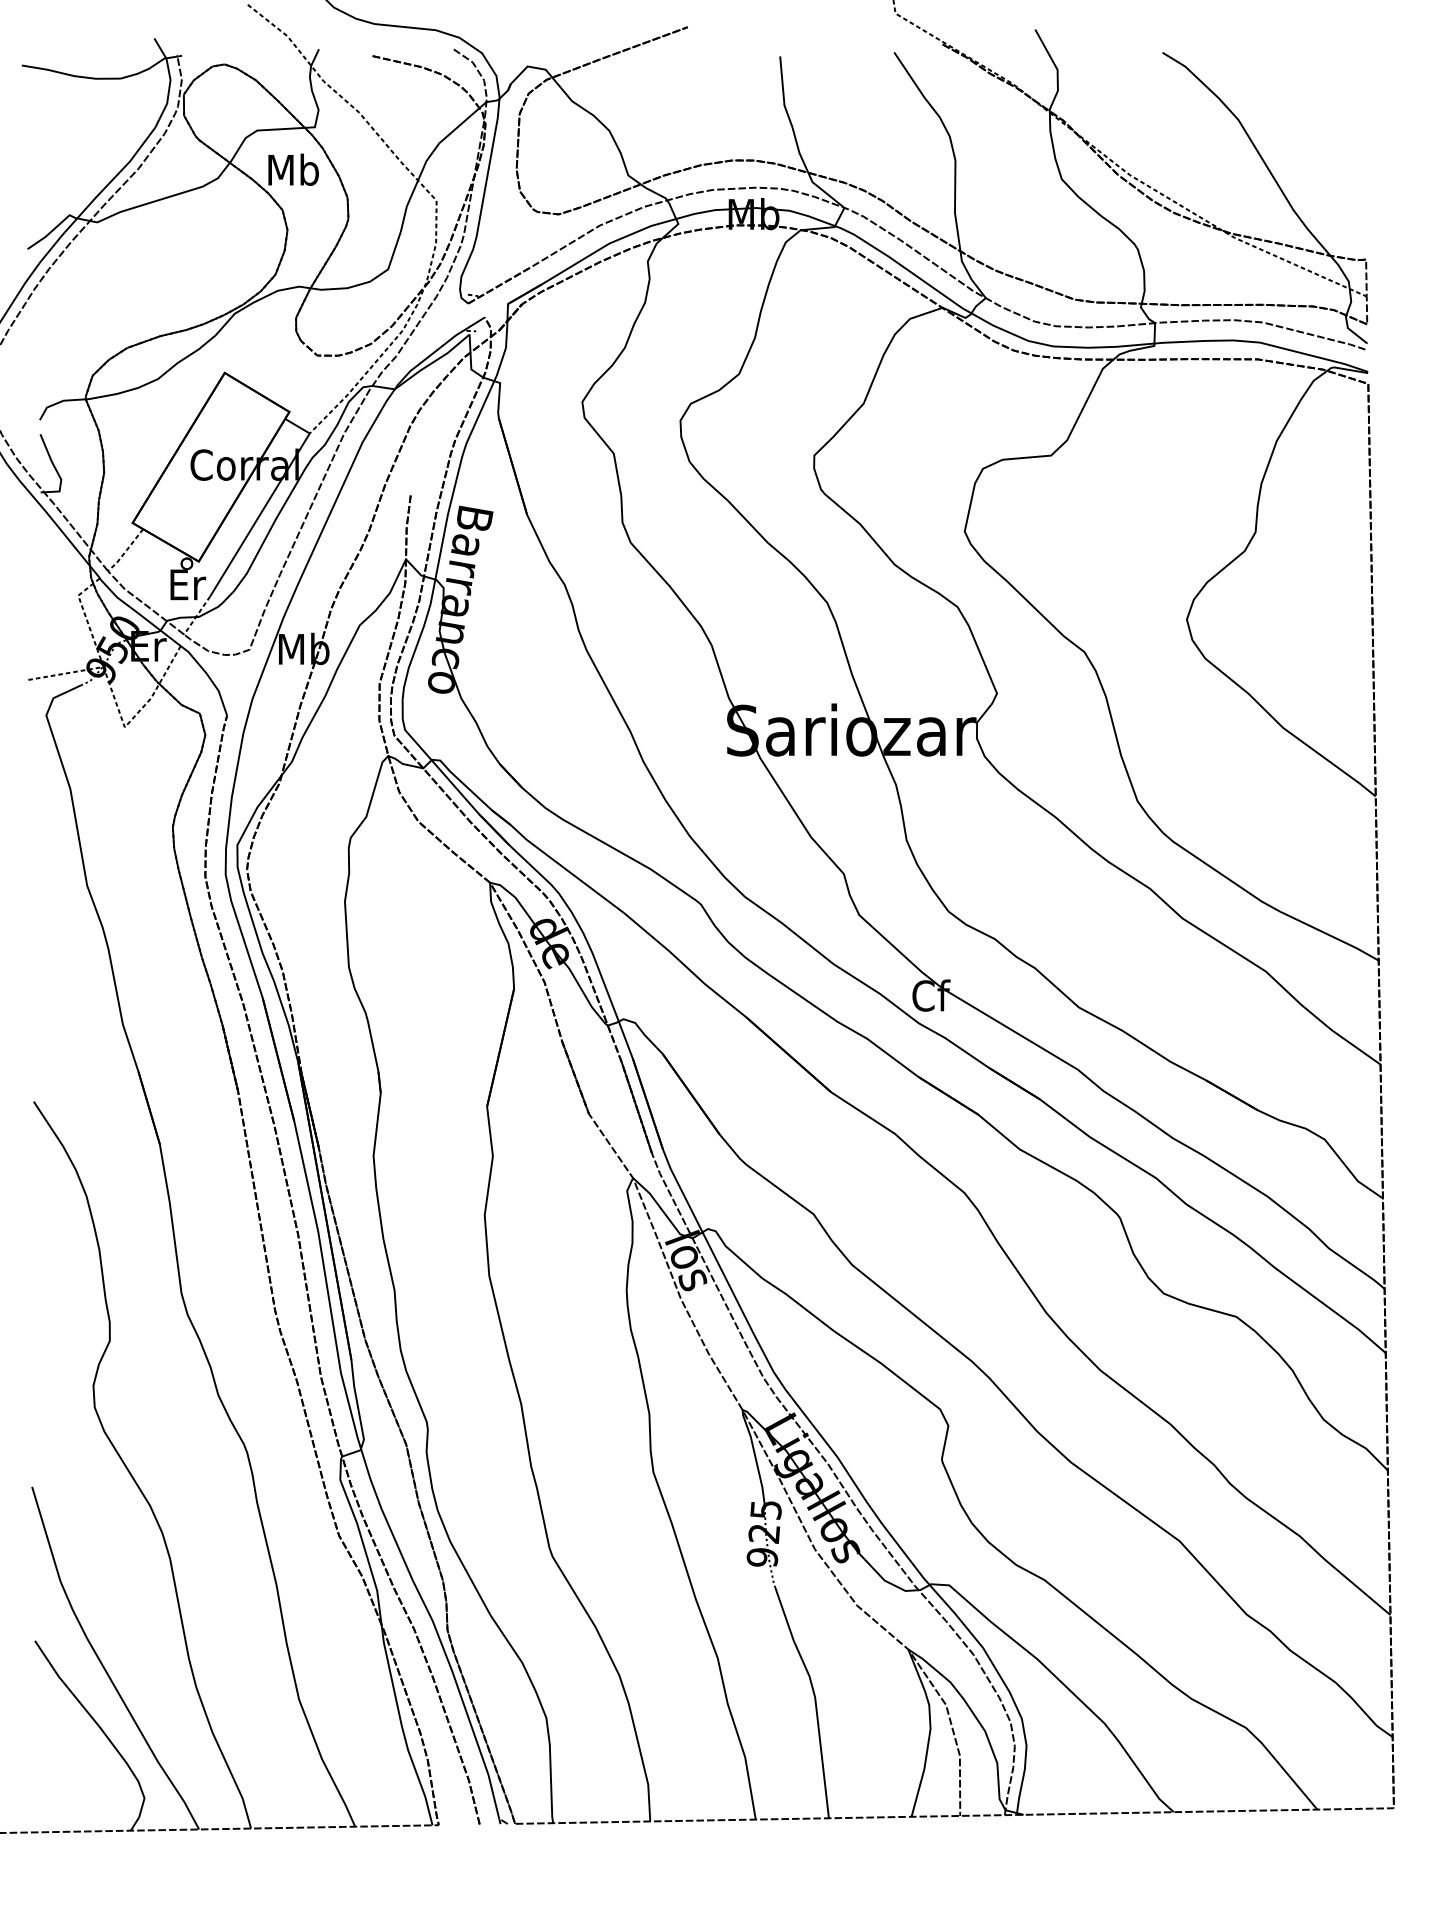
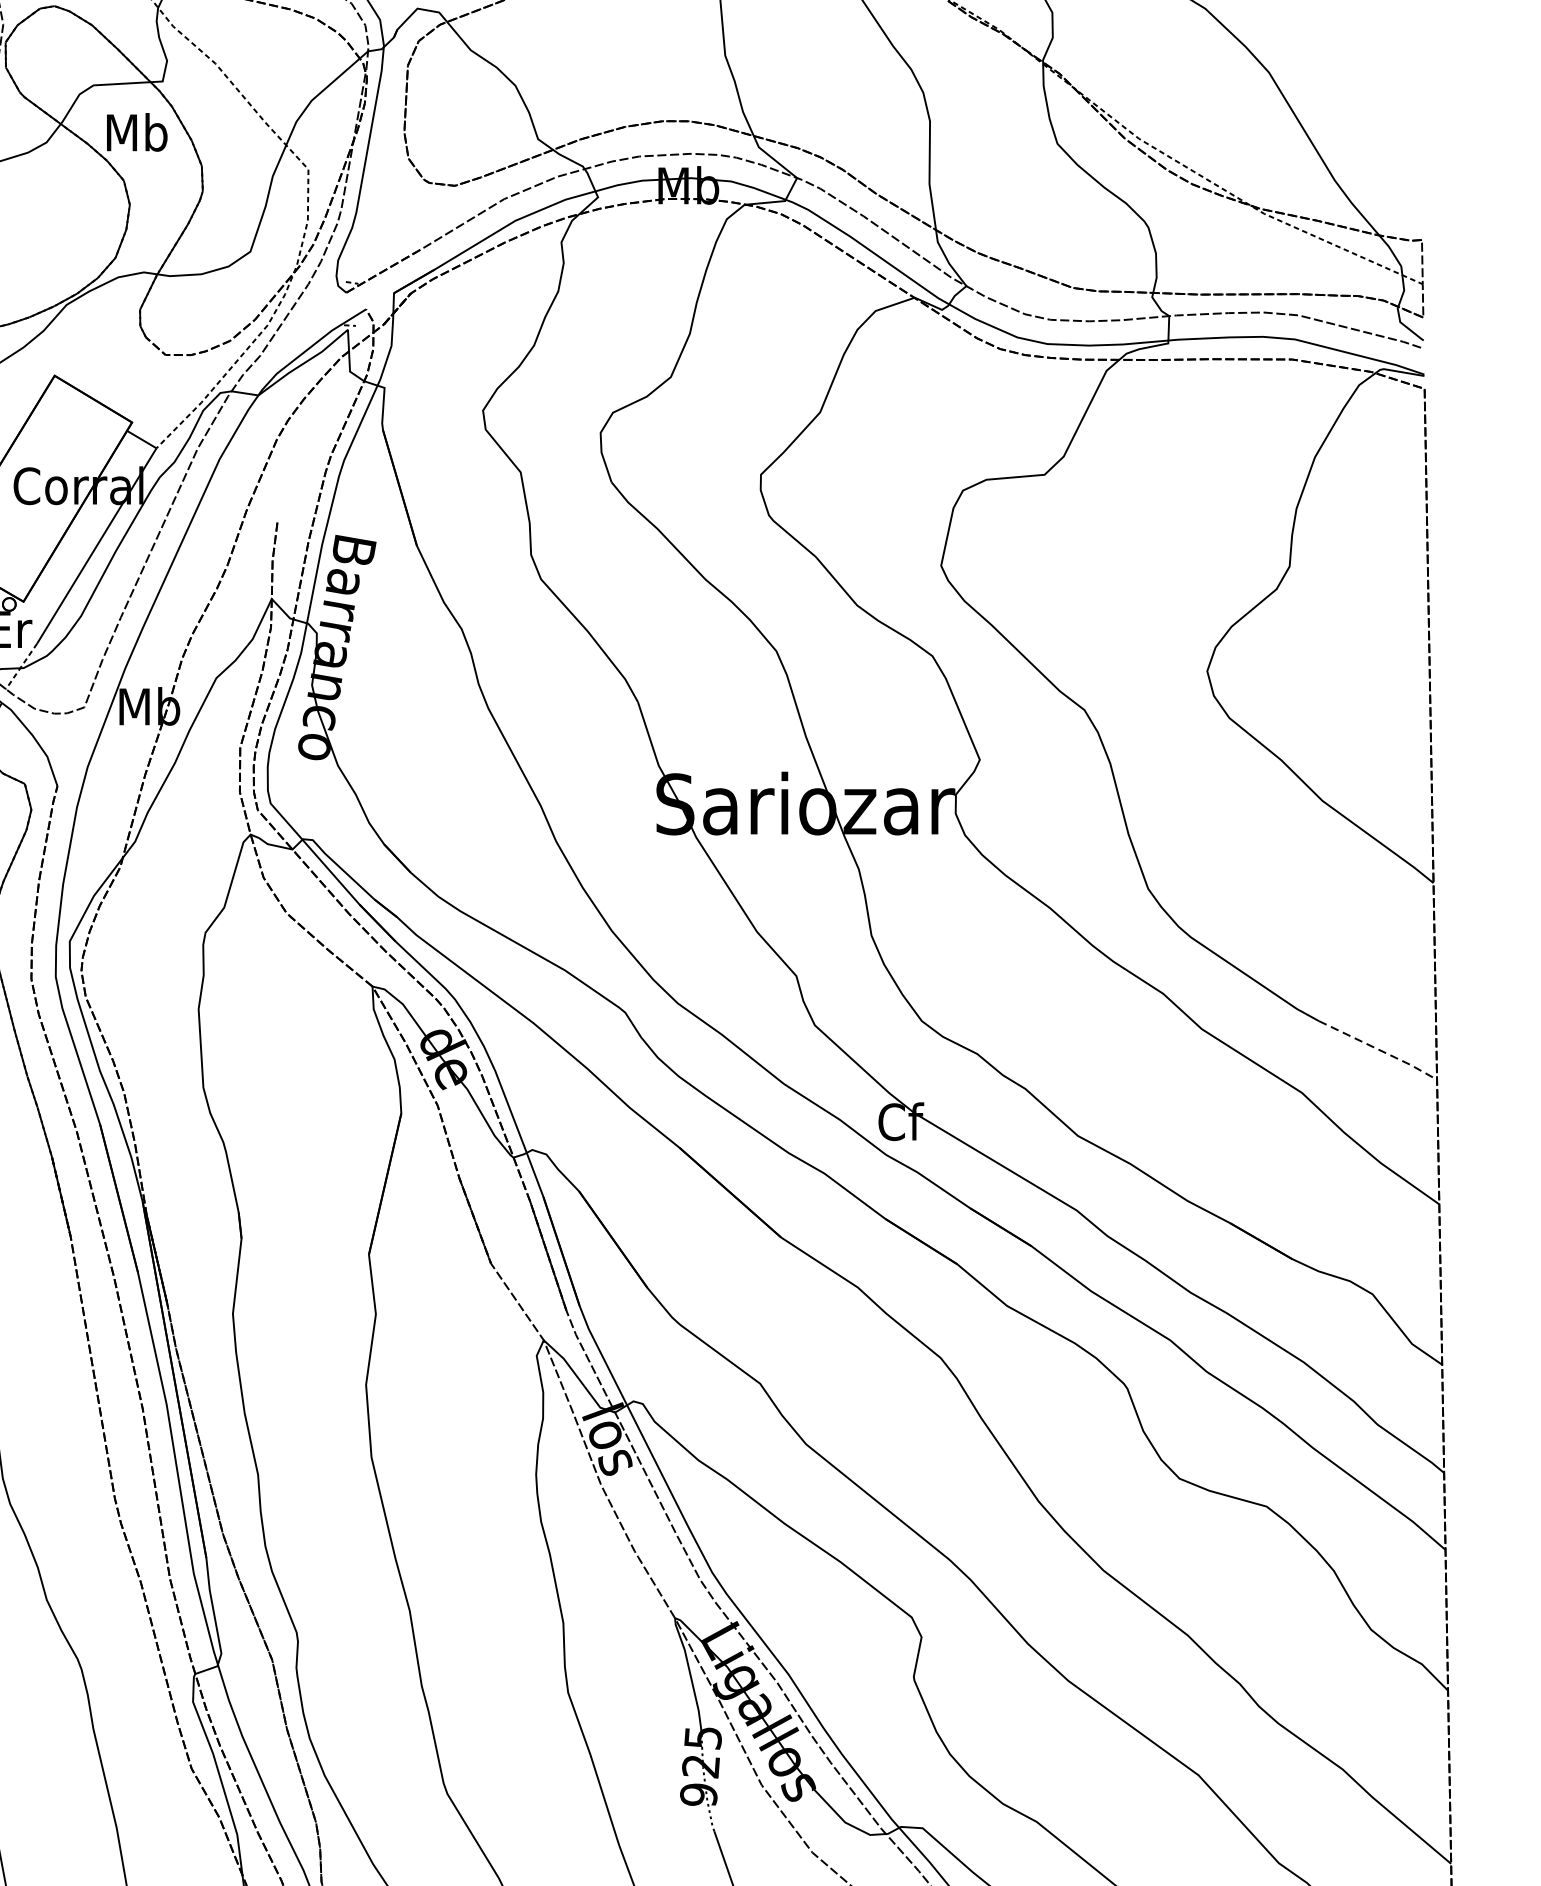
line: (1330, 935) -> (1379, 1049), solid -> dashed

